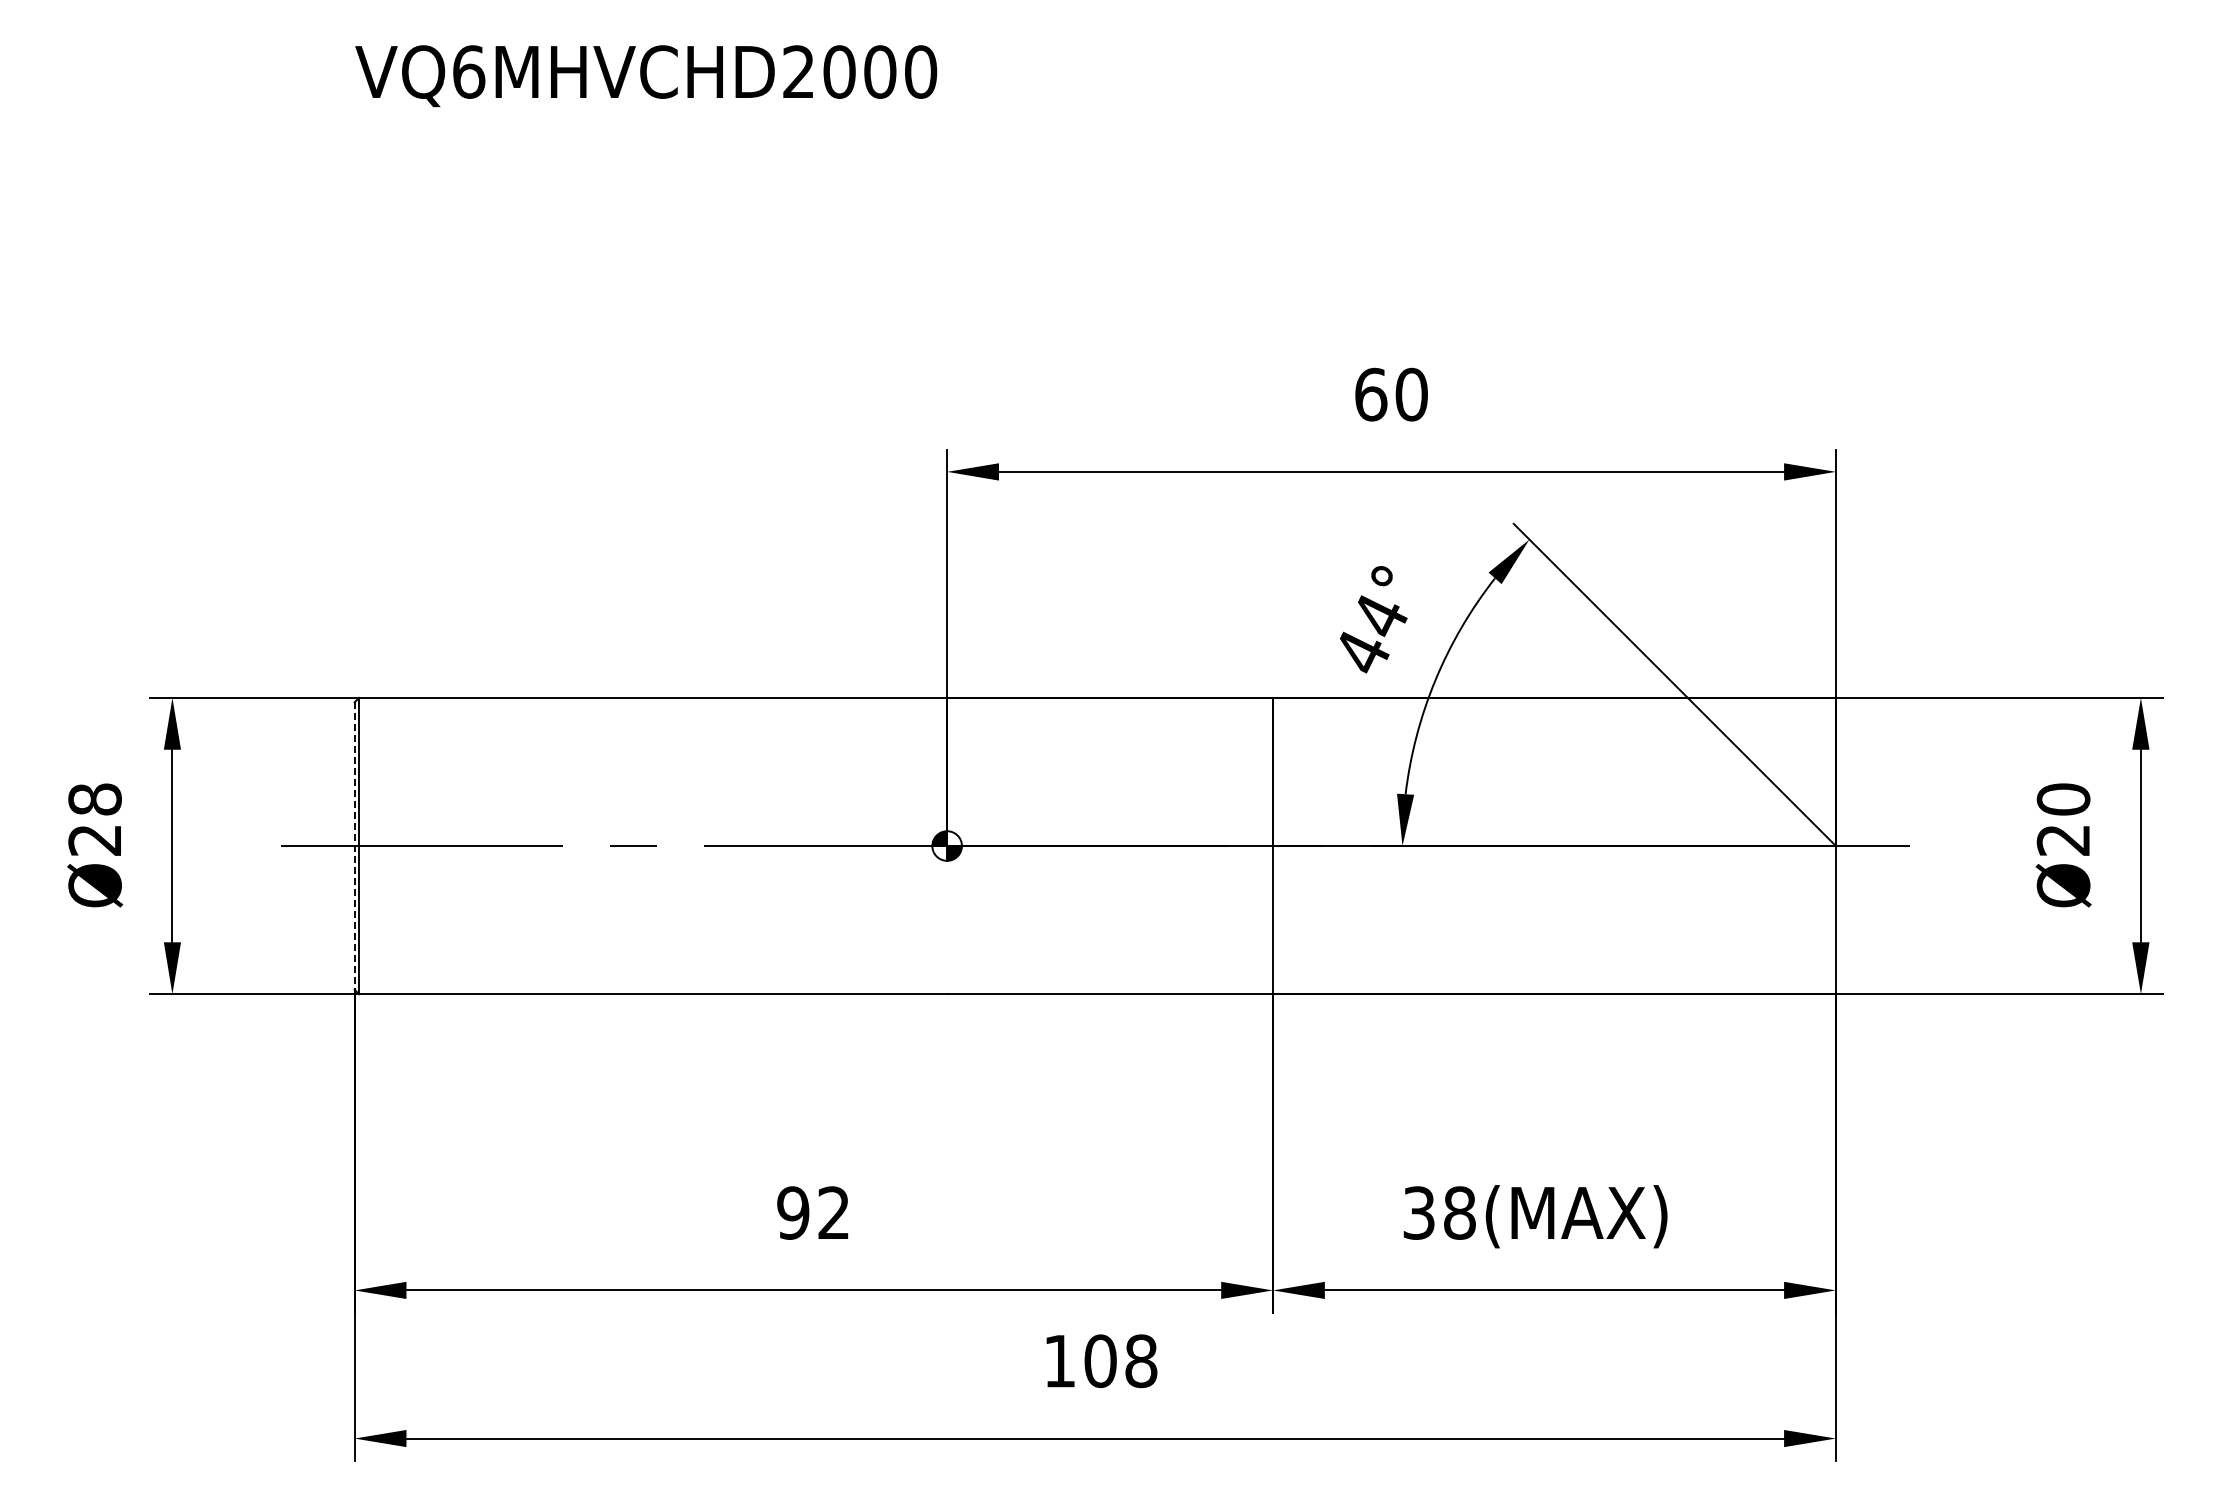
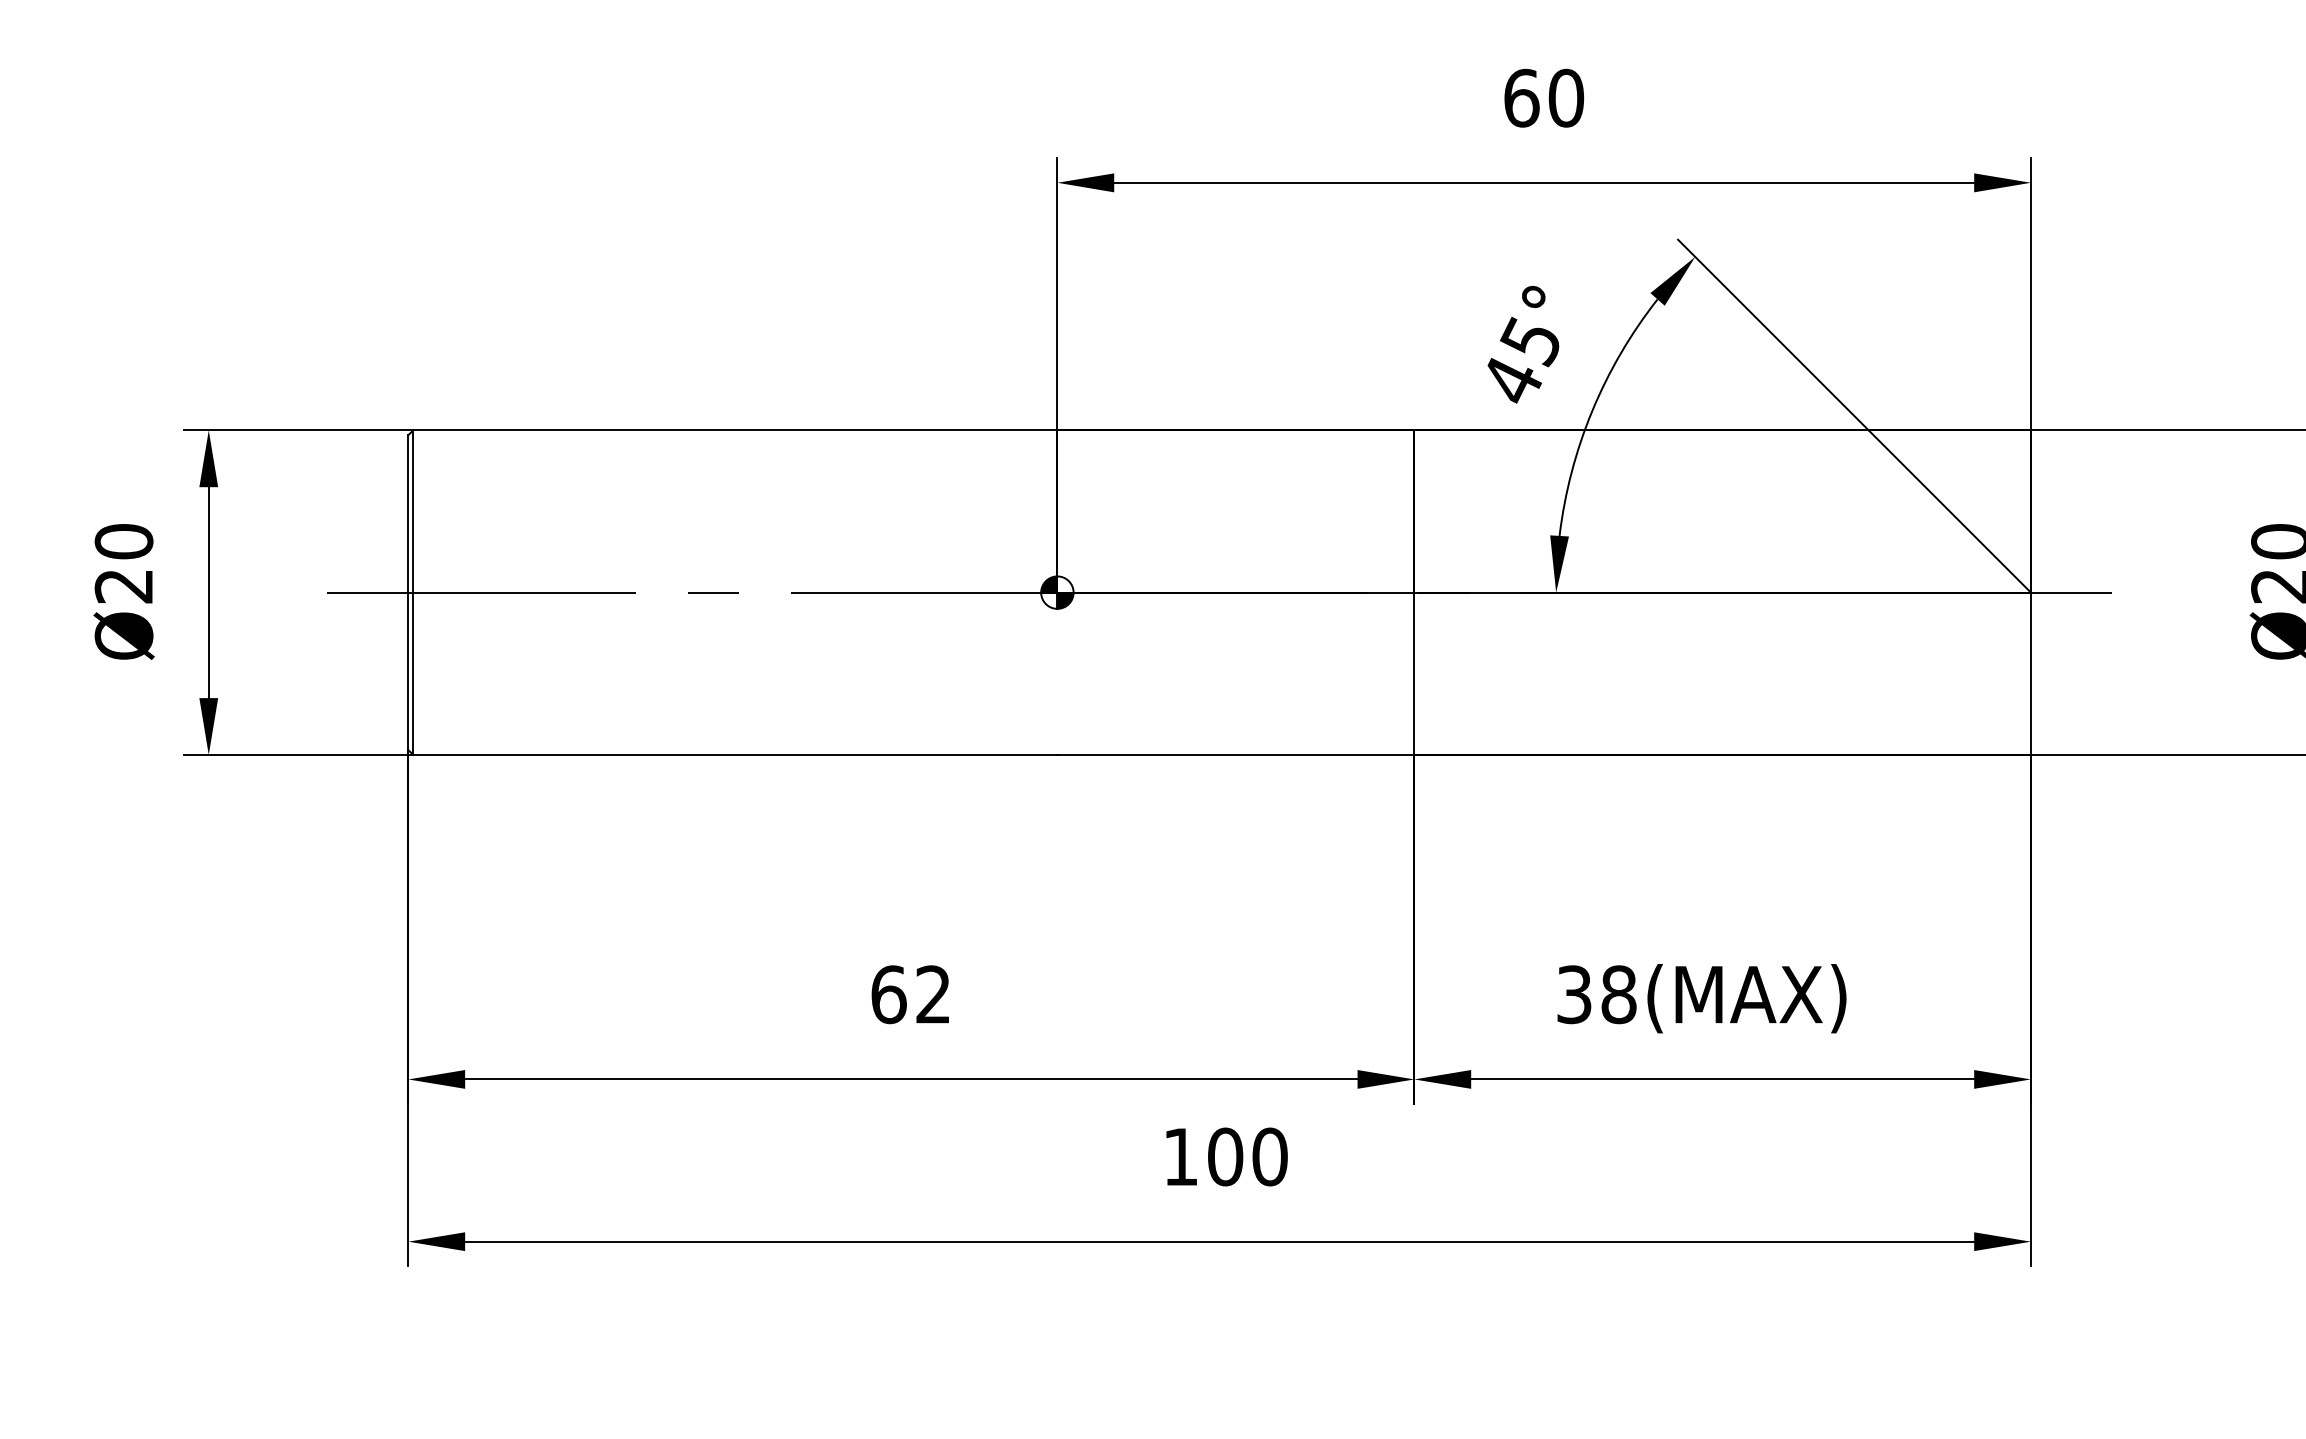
text: (1379, 617) -> (1530, 342), 44° -> 45°
text: (94, 799) -> (123, 541), Ø28 -> Ø20
line: (354, 846) -> (408, 593), dashed -> solid
text: (793, 1212) -> (889, 994), 92 -> 62
text: (1141, 1360) -> (1270, 1156), 108 -> 100

